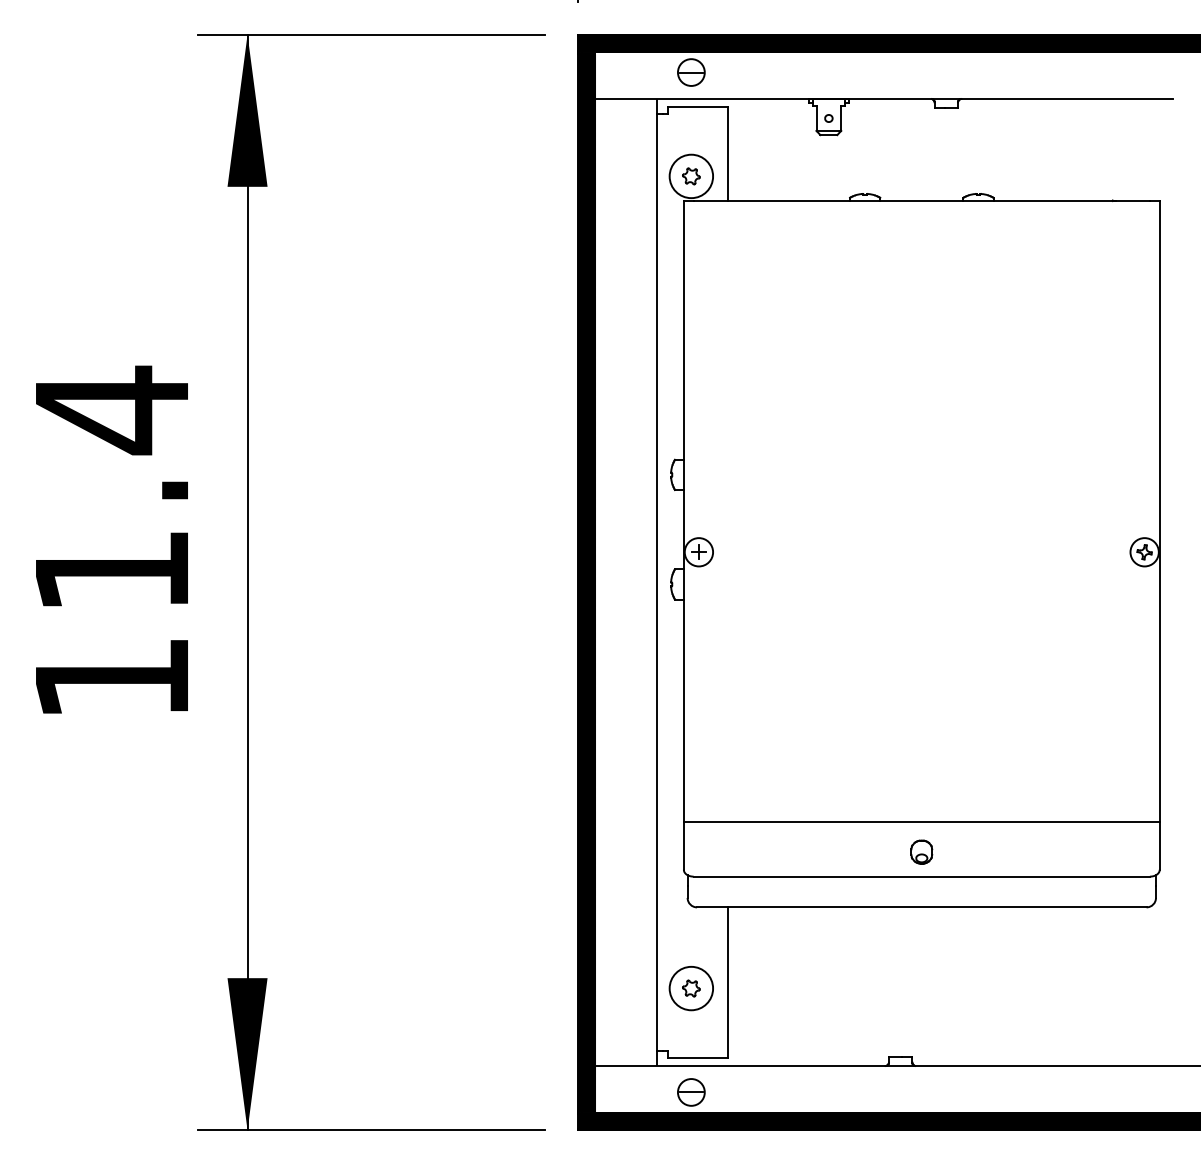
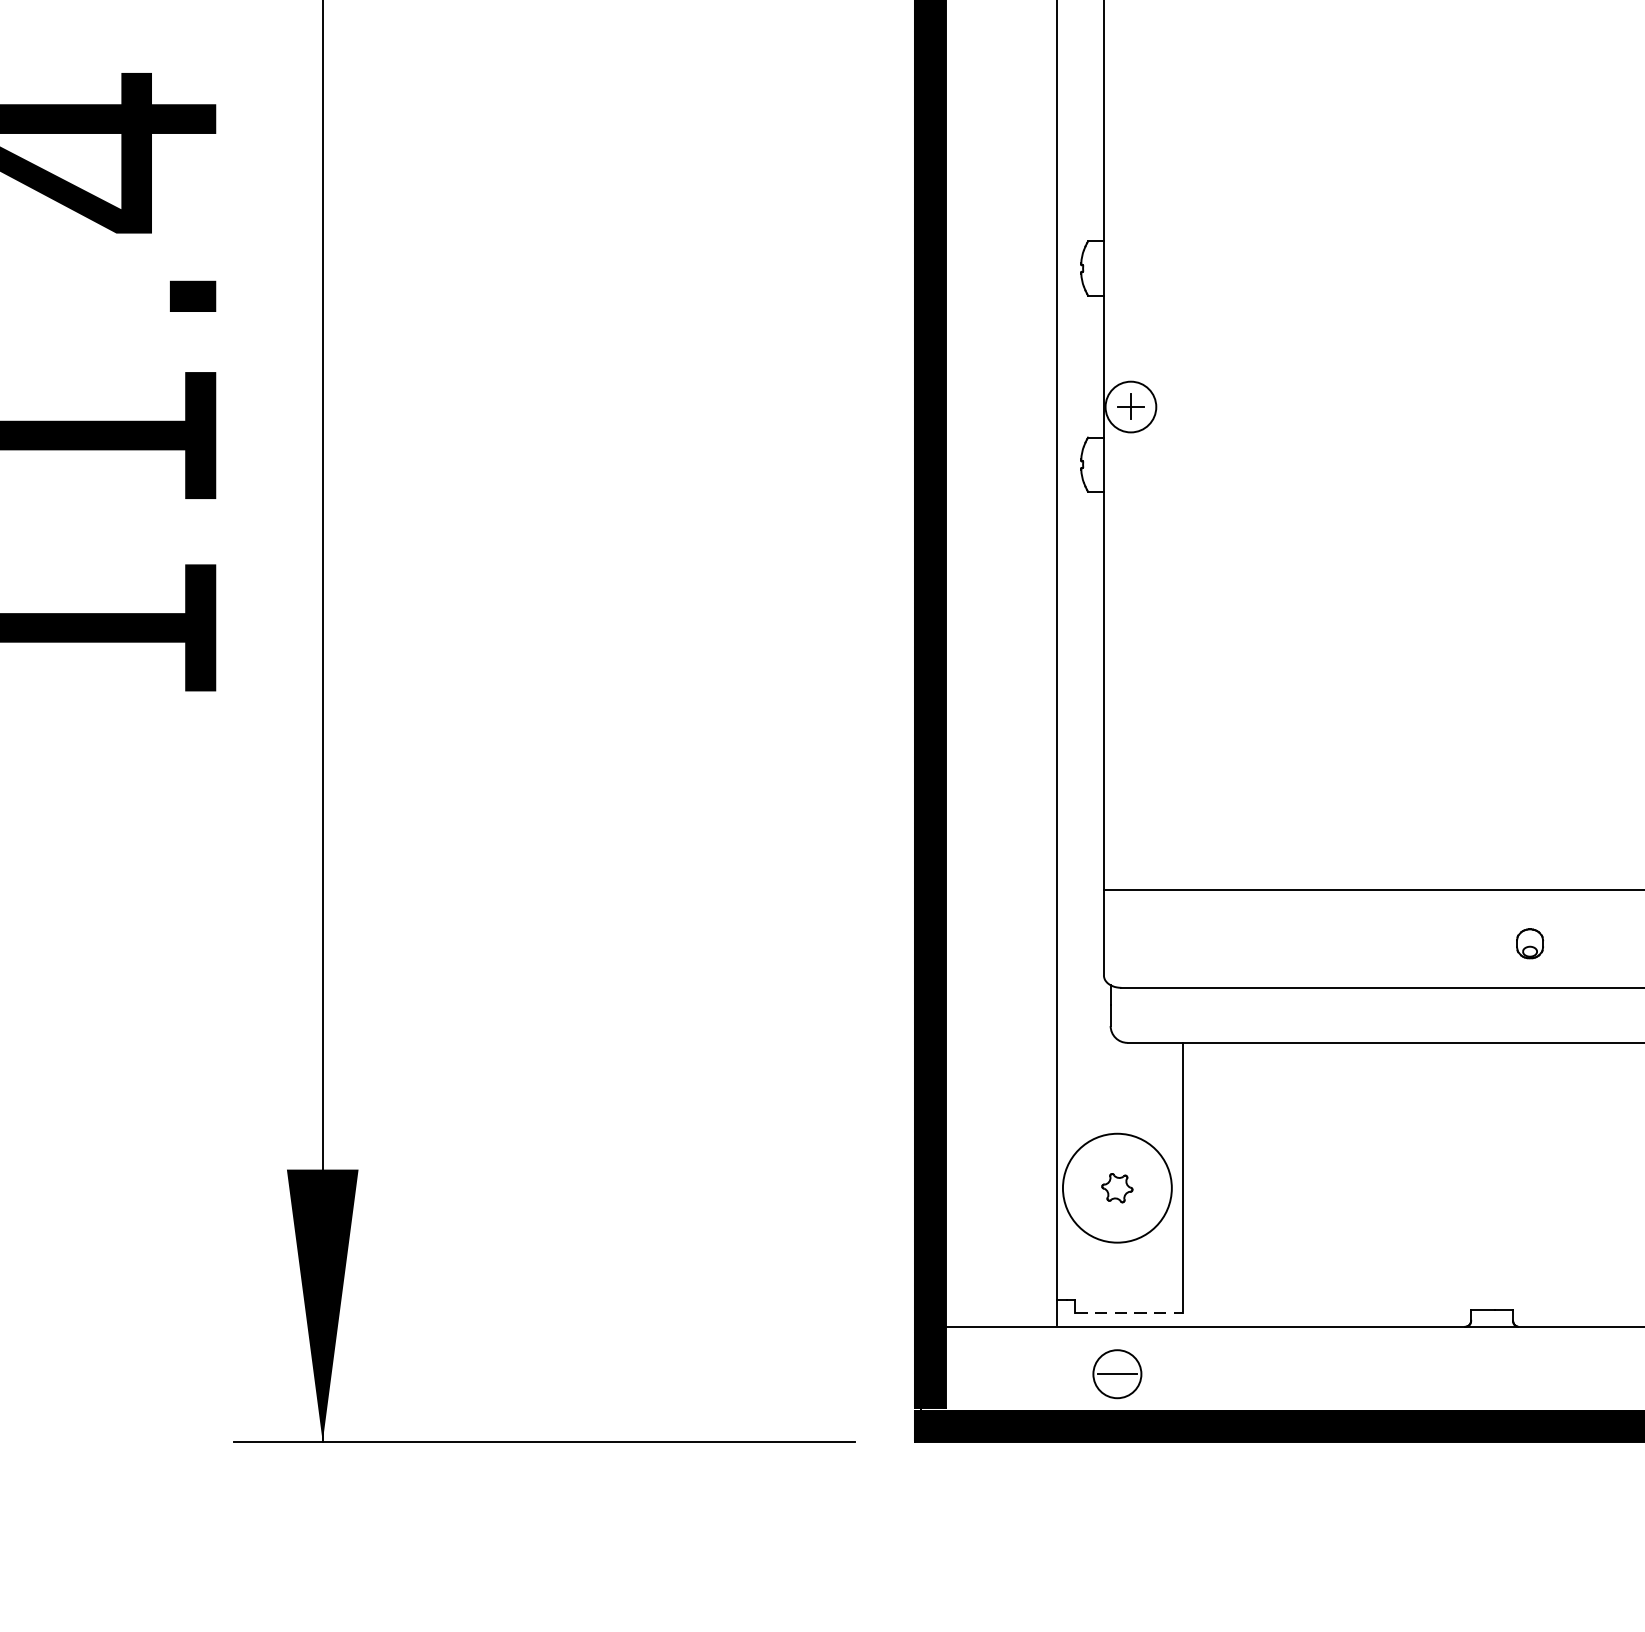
part: (921, 851) -> (1529, 942), size x0.7
circle: (691, 988) -> (1117, 1188), size x1.4
line: (698, 1058) -> (1130, 1313), solid -> dashed

